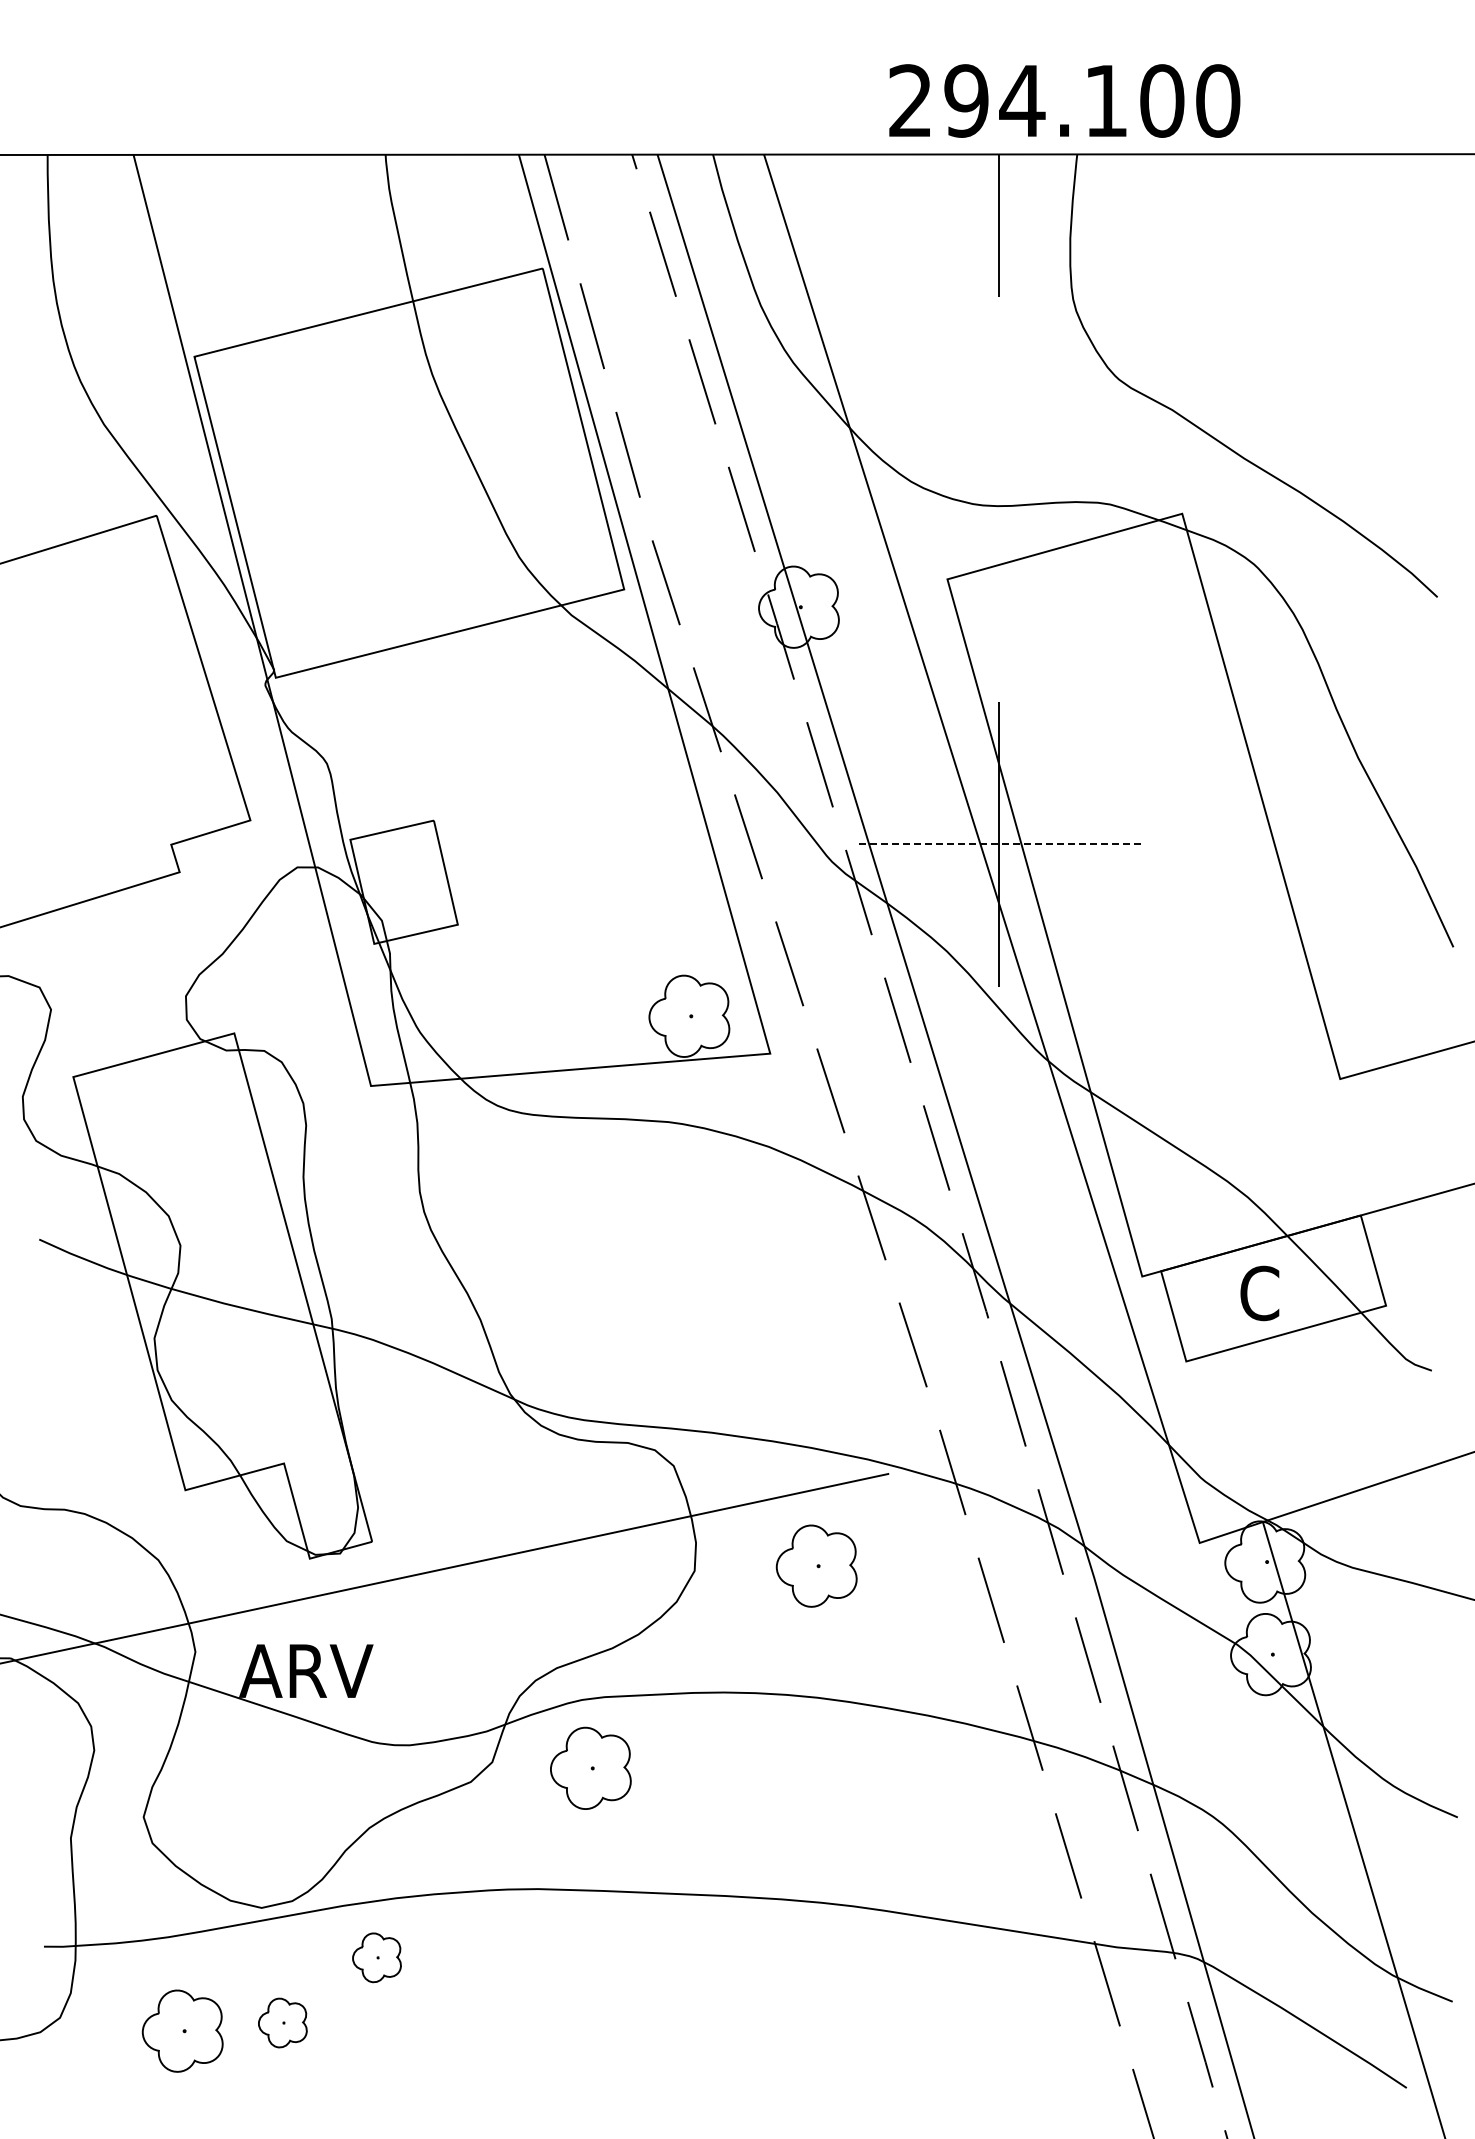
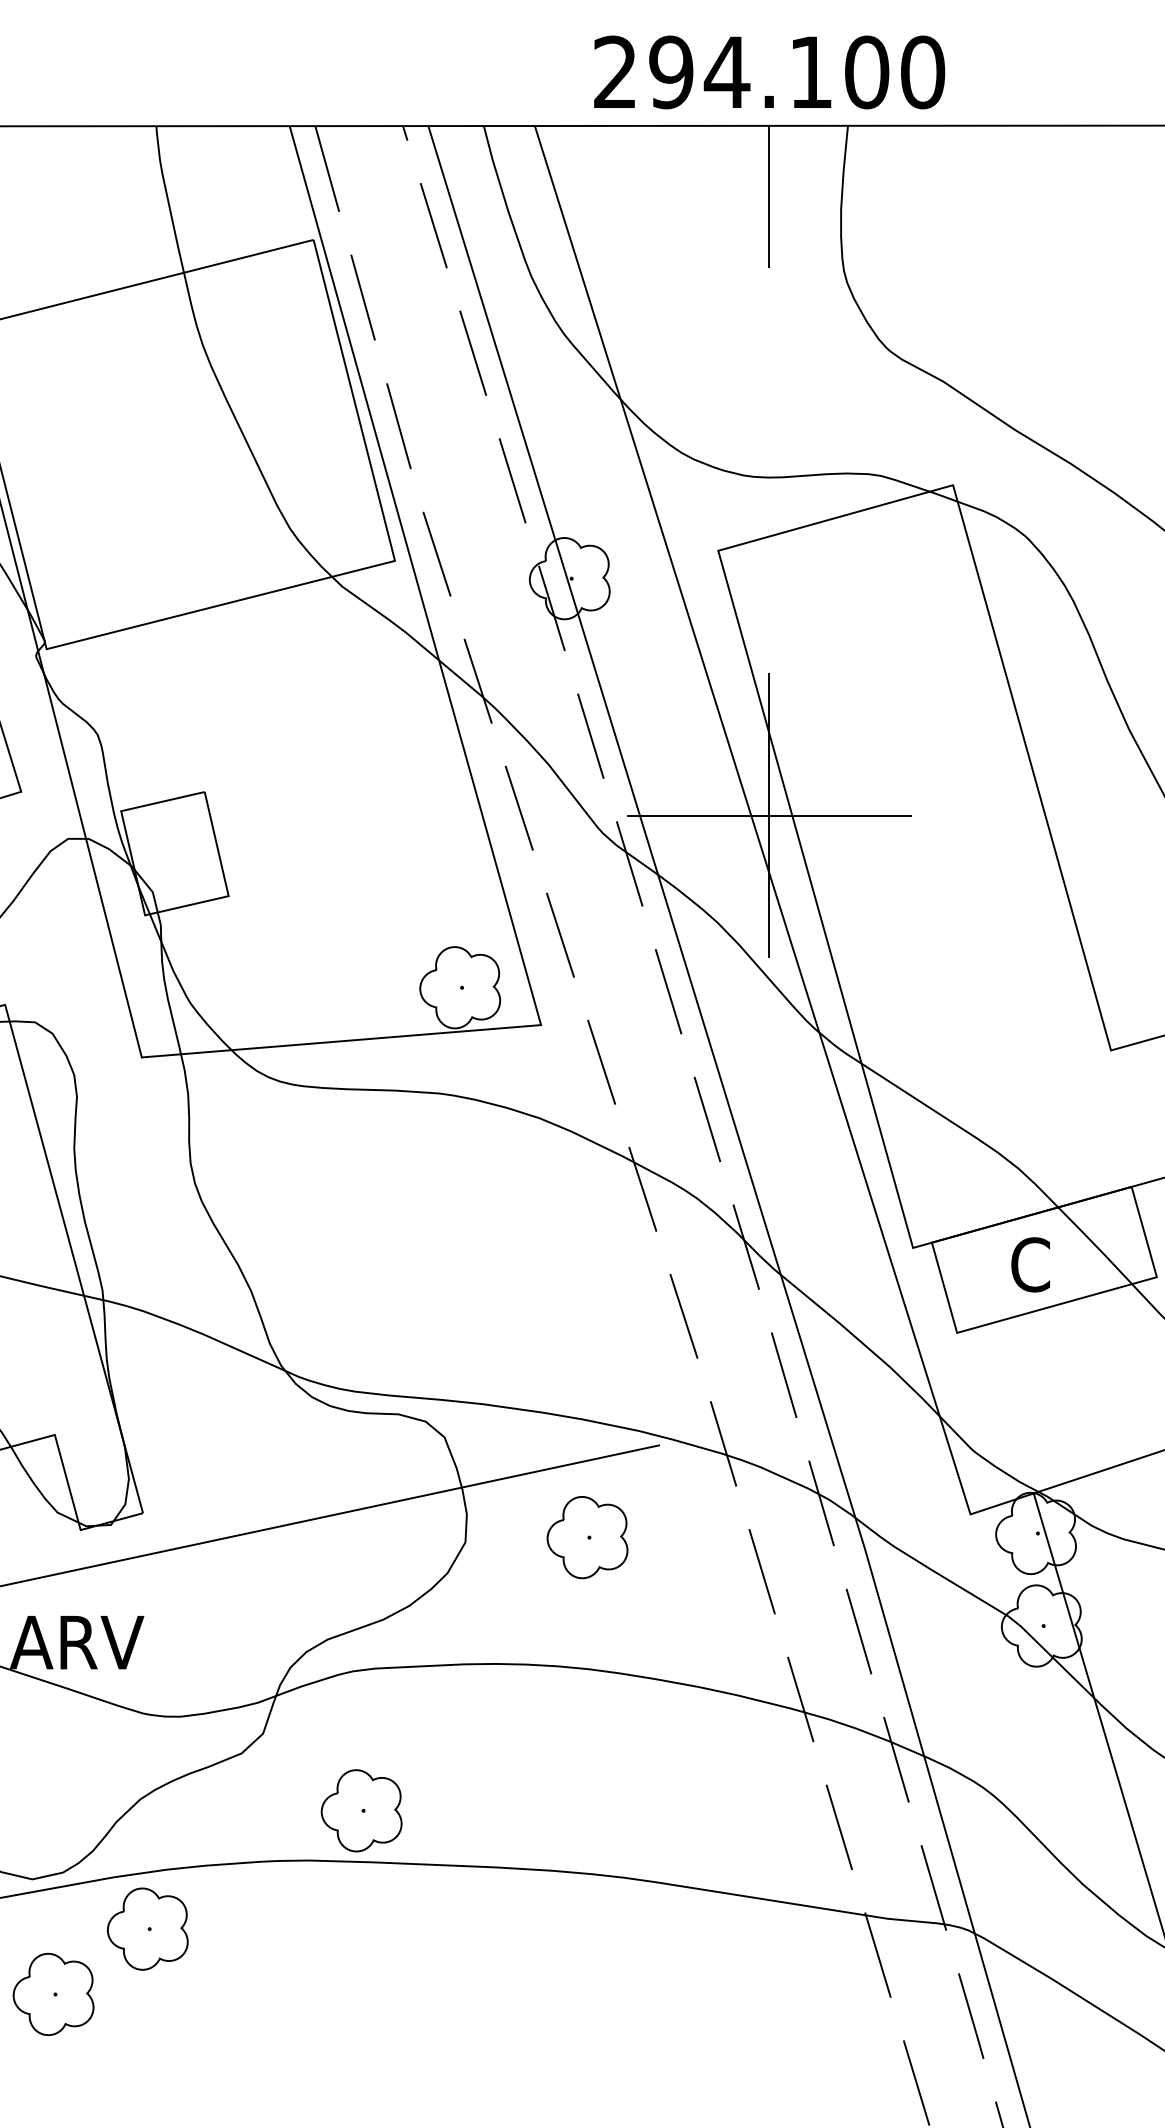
text: (1064, 100) -> (769, 71), moved
line: (998, 844) -> (769, 815), dashed -> solid
part: (590, 1767) -> (361, 1809), moved
part: (376, 1957) -> (147, 1928), size x1.67
part: (282, 2022) -> (53, 1993), size x1.67

